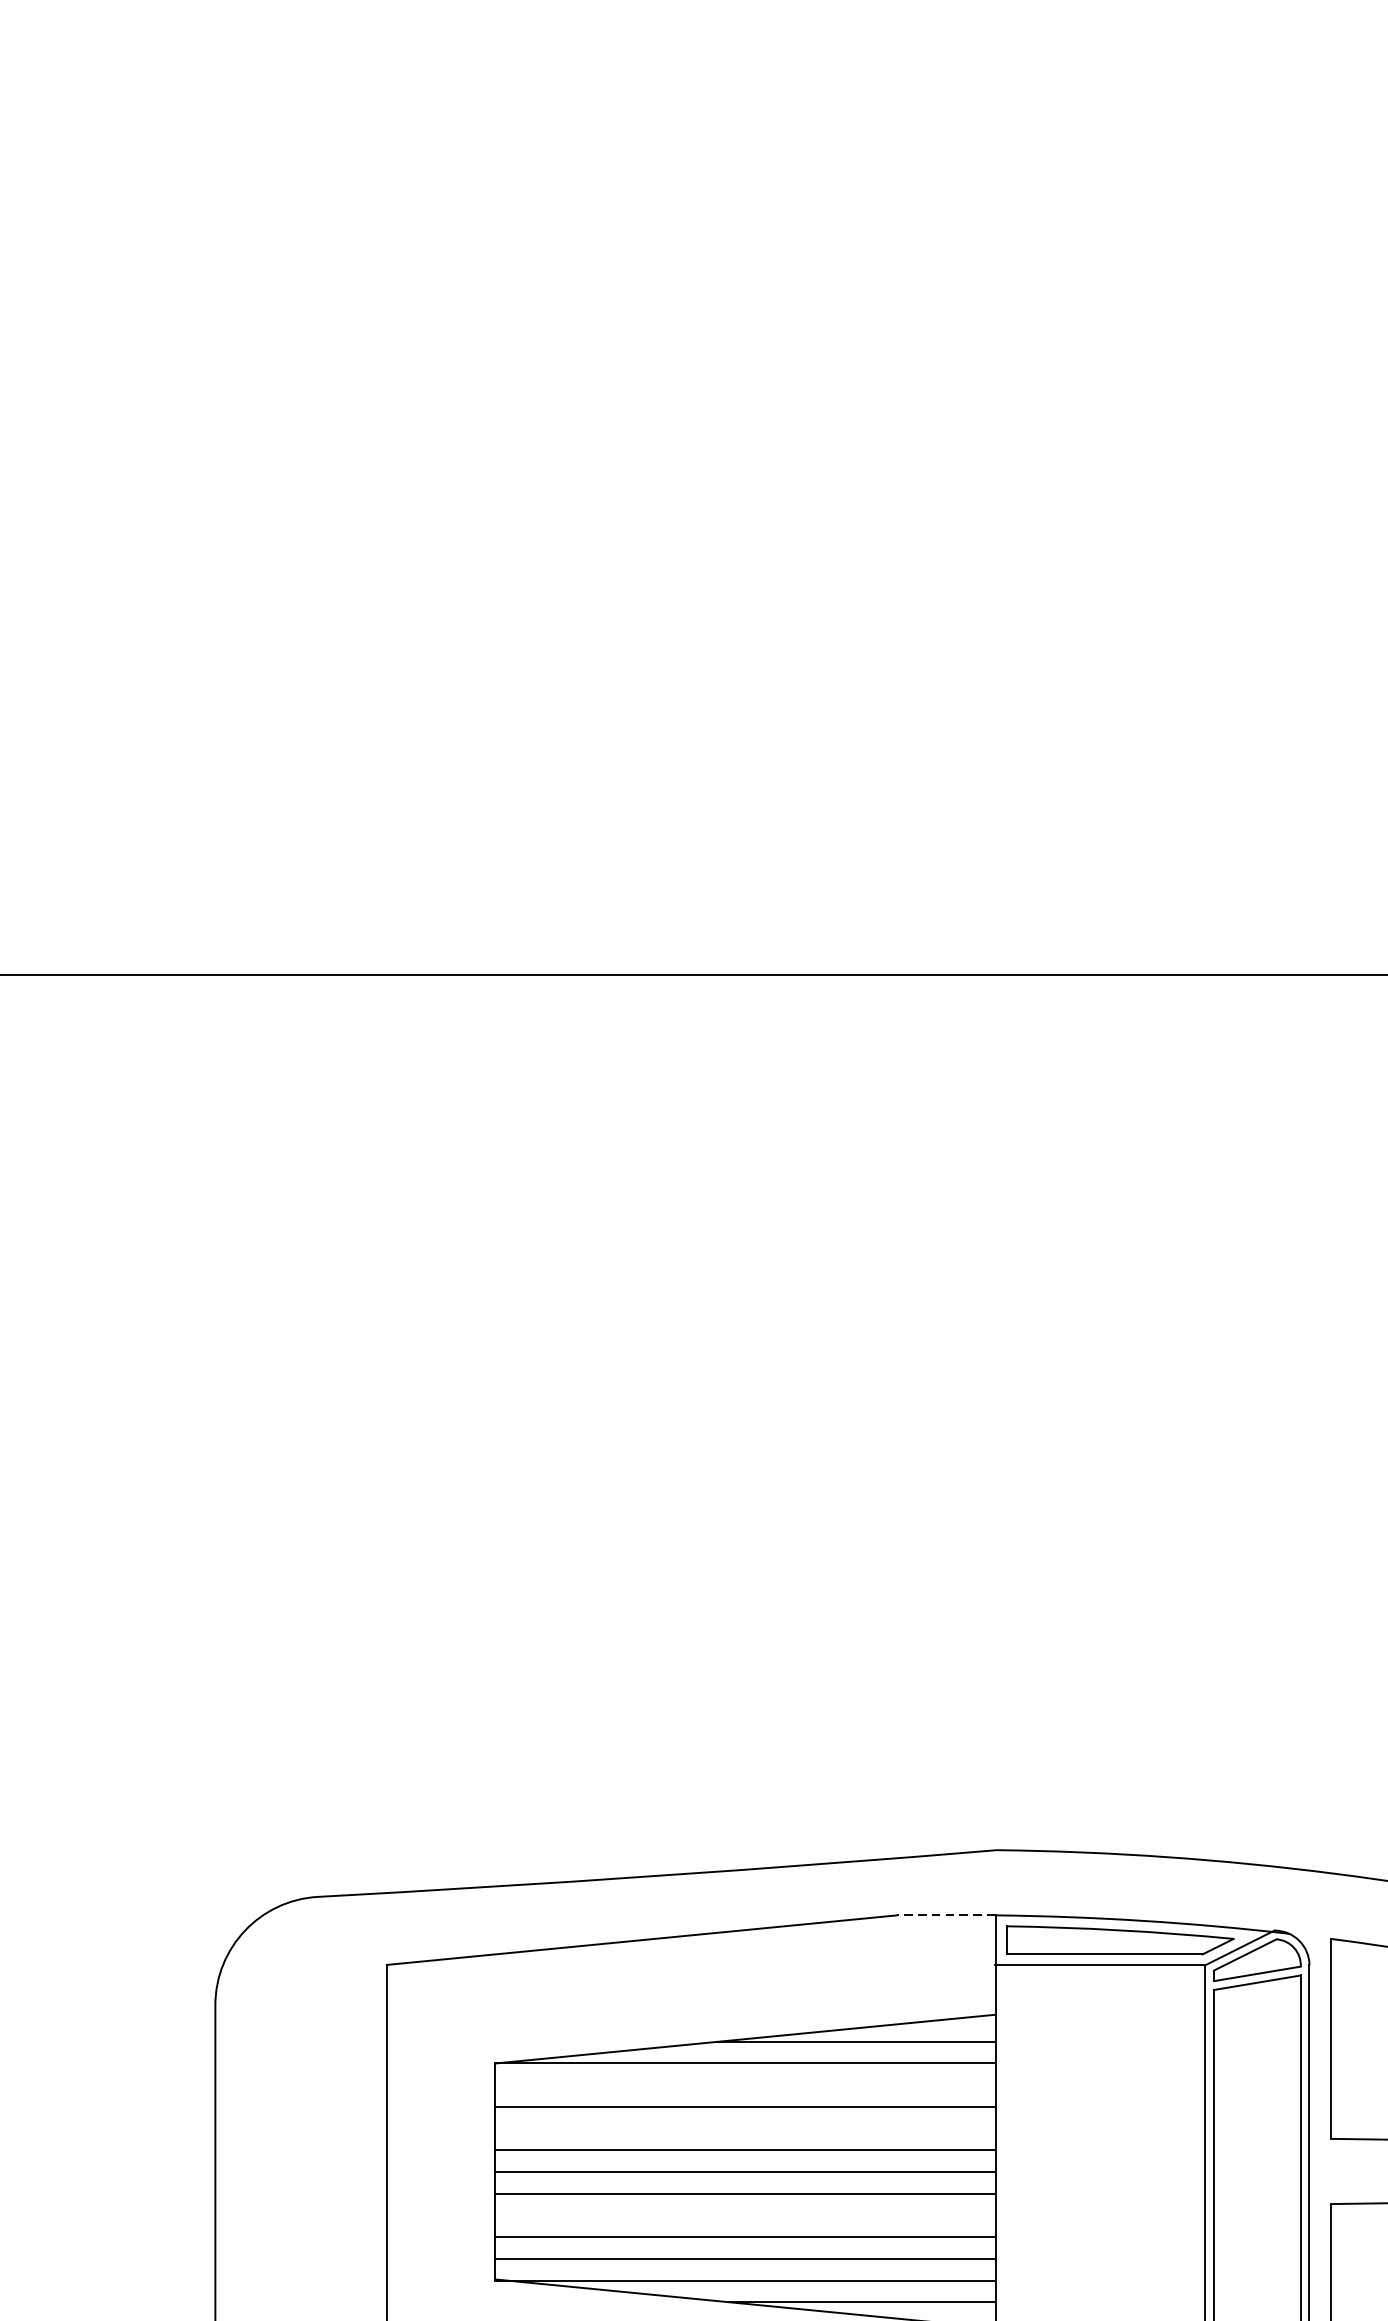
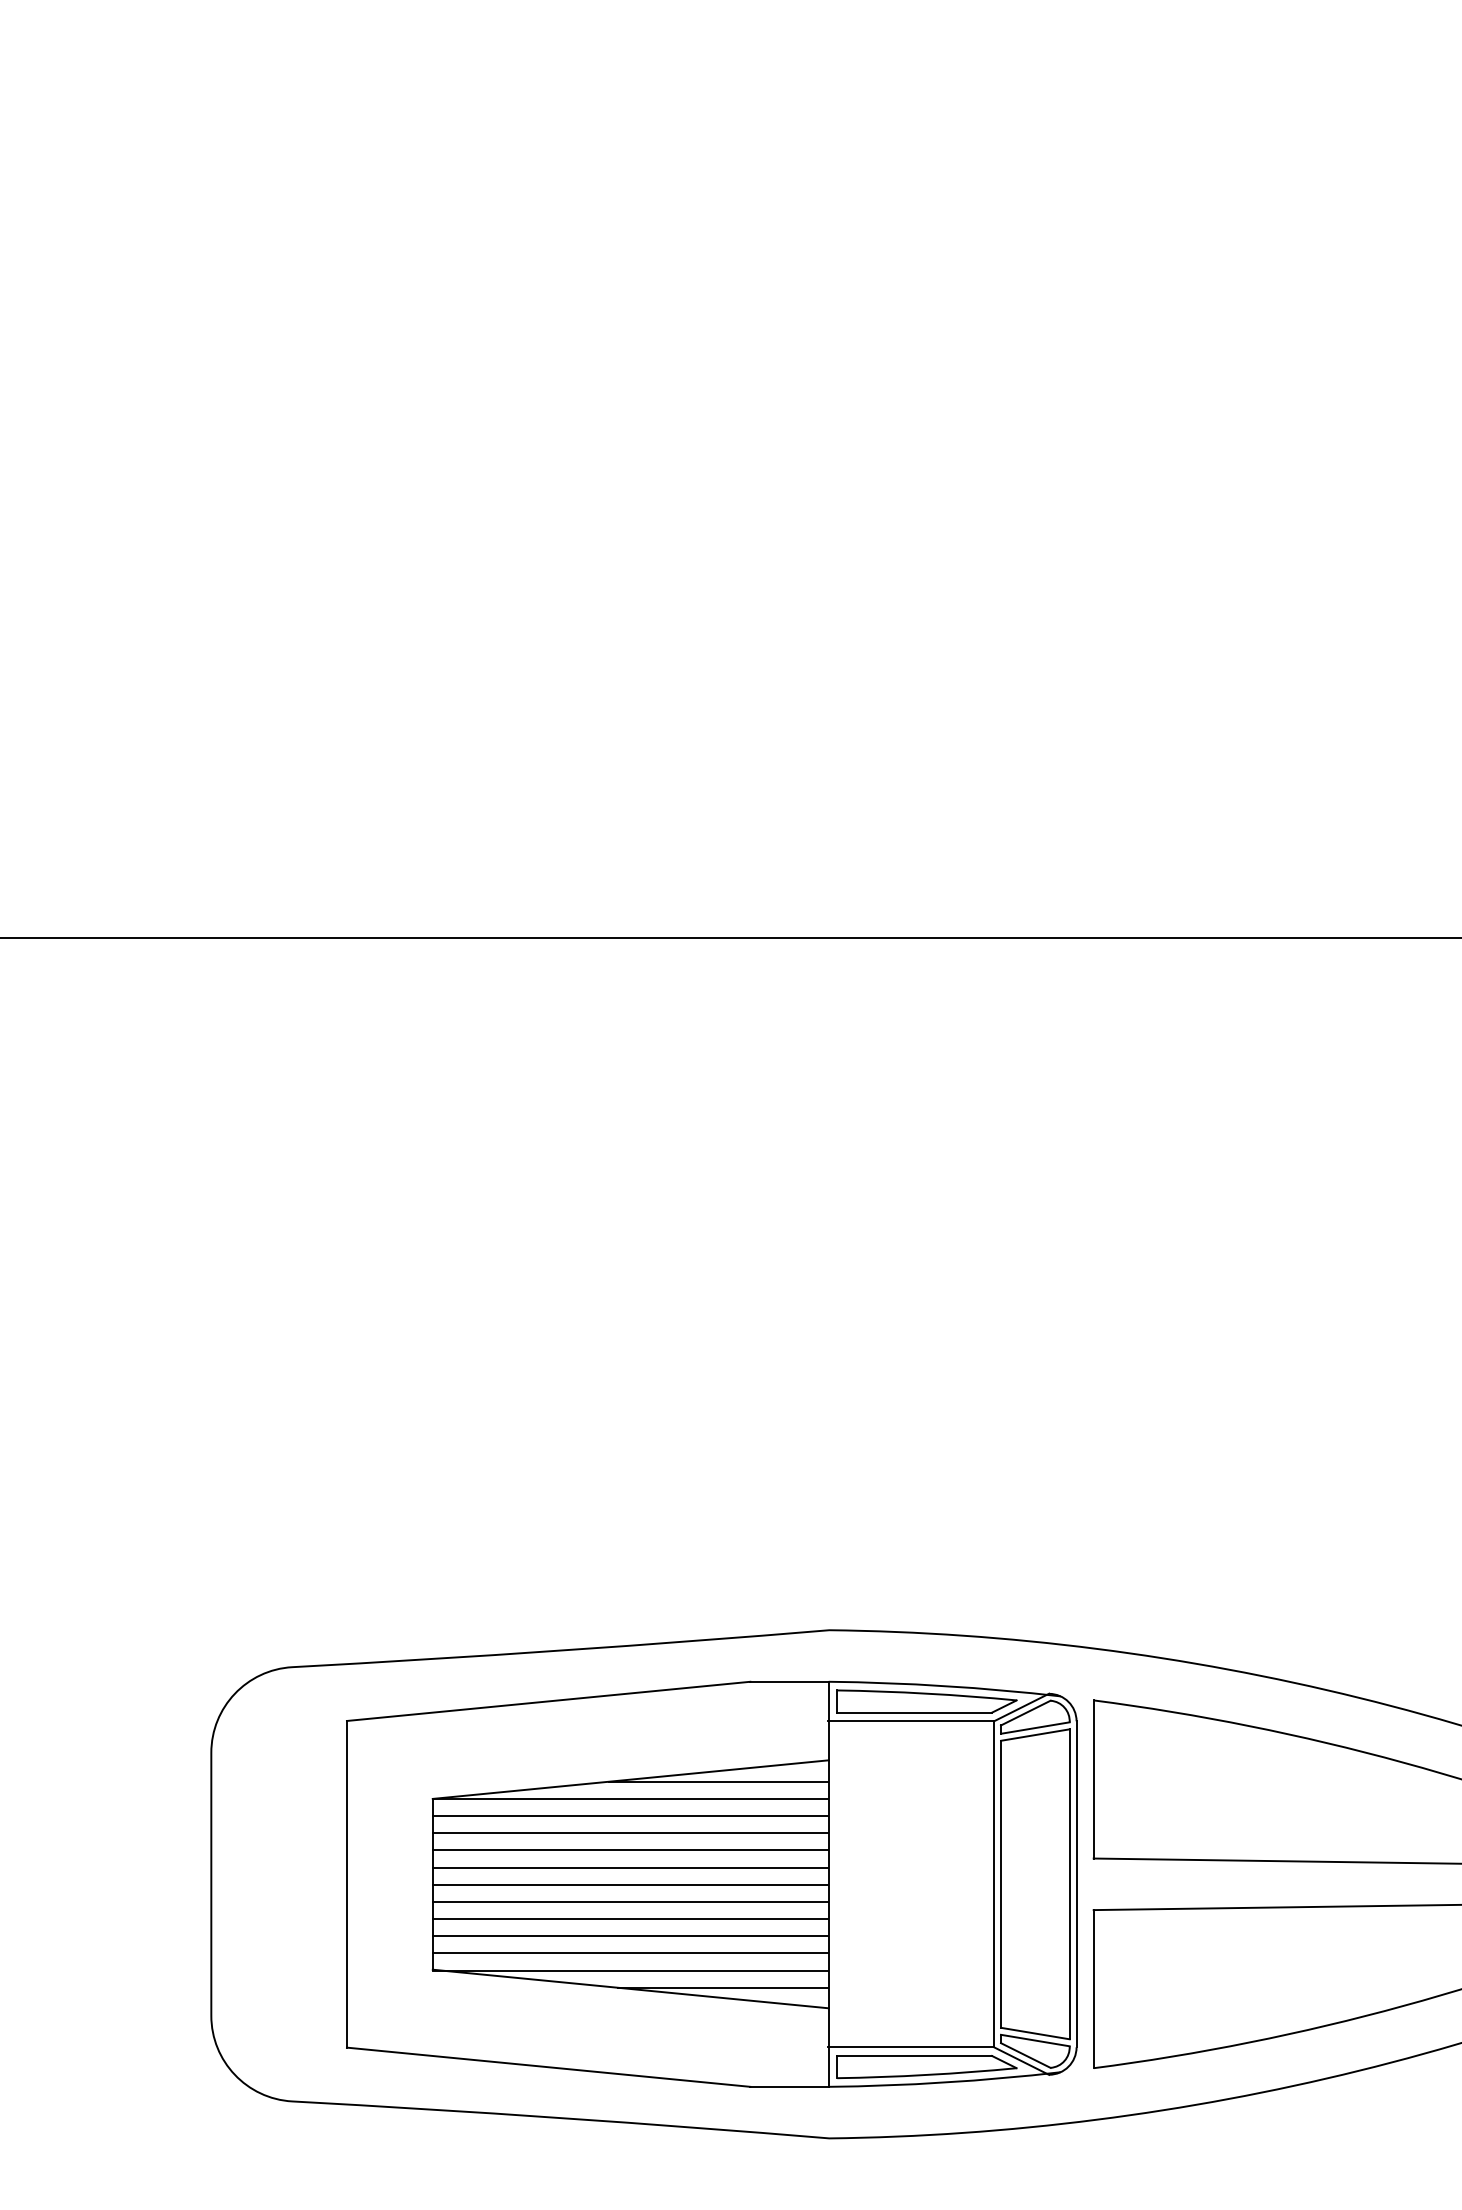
line: (946, 1915) -> (789, 1681), dashed -> solid
line: (744, 2085) -> (629, 1816), added
line: (744, 2128) -> (629, 1850), added
line: (744, 2215) -> (629, 1919), added

